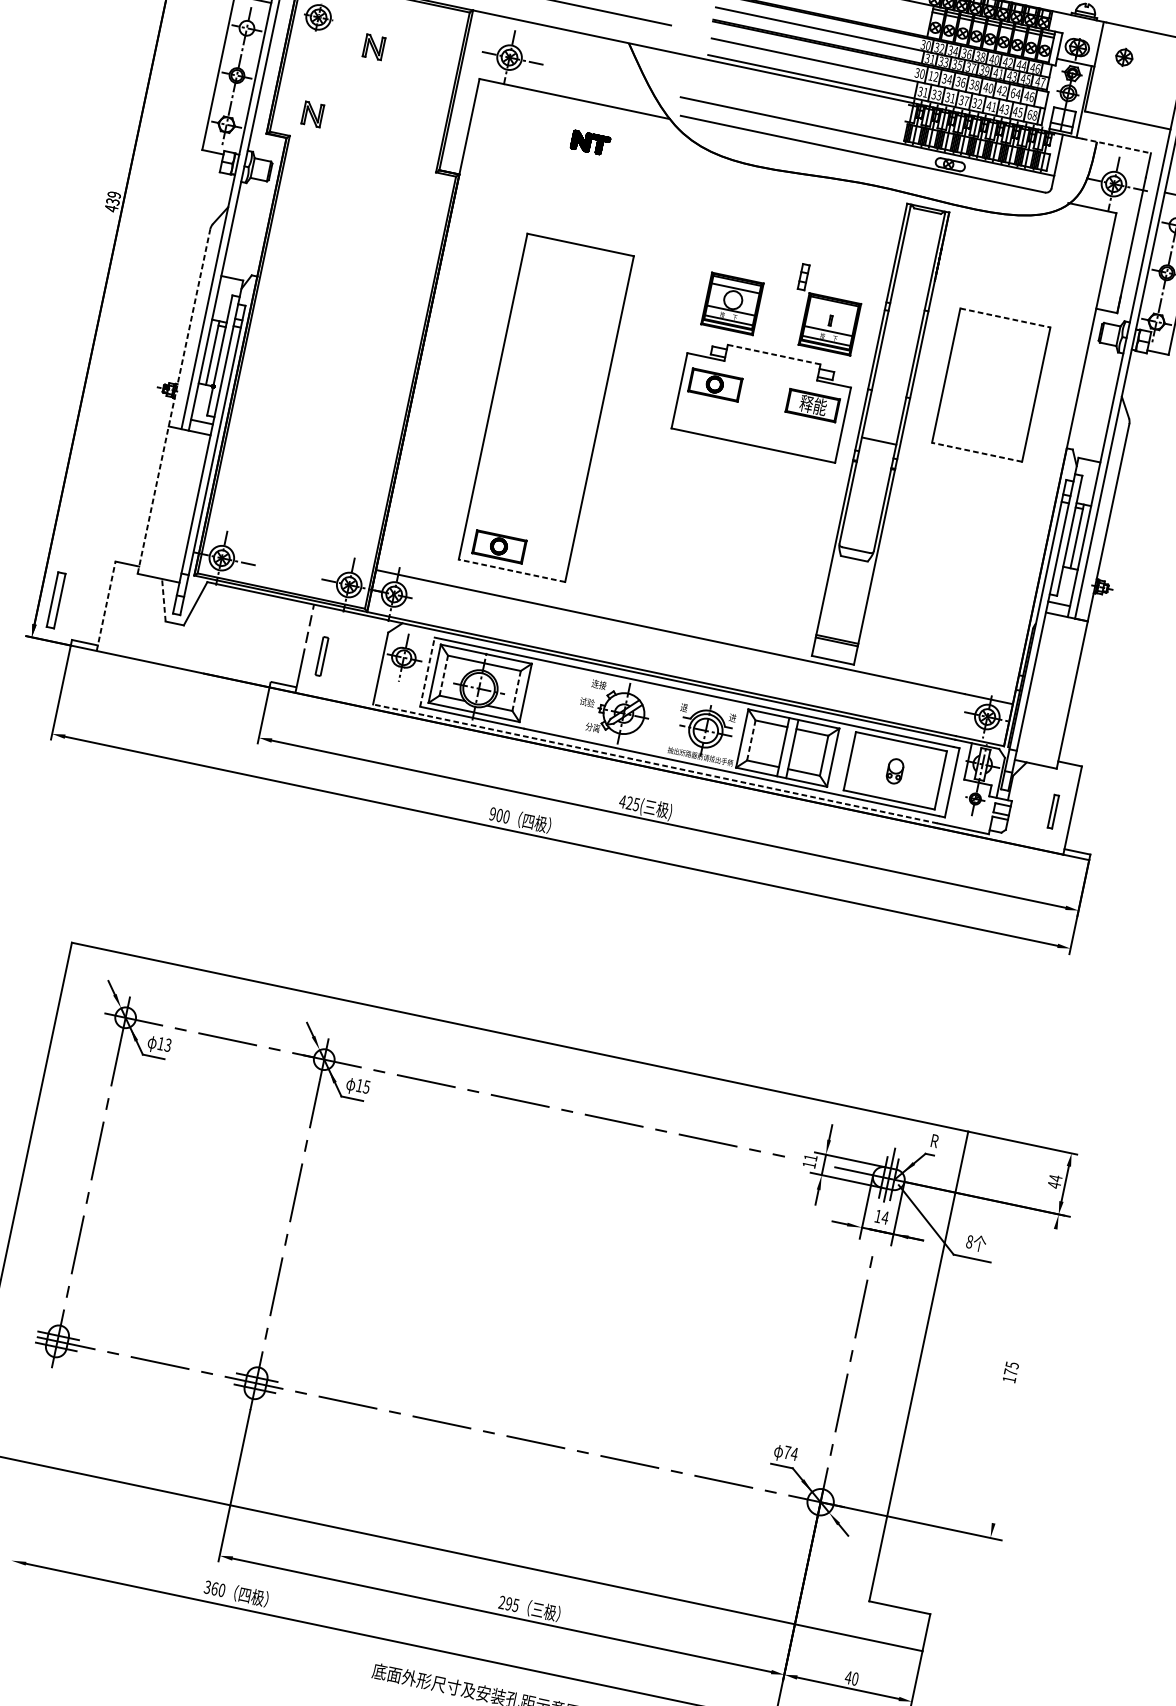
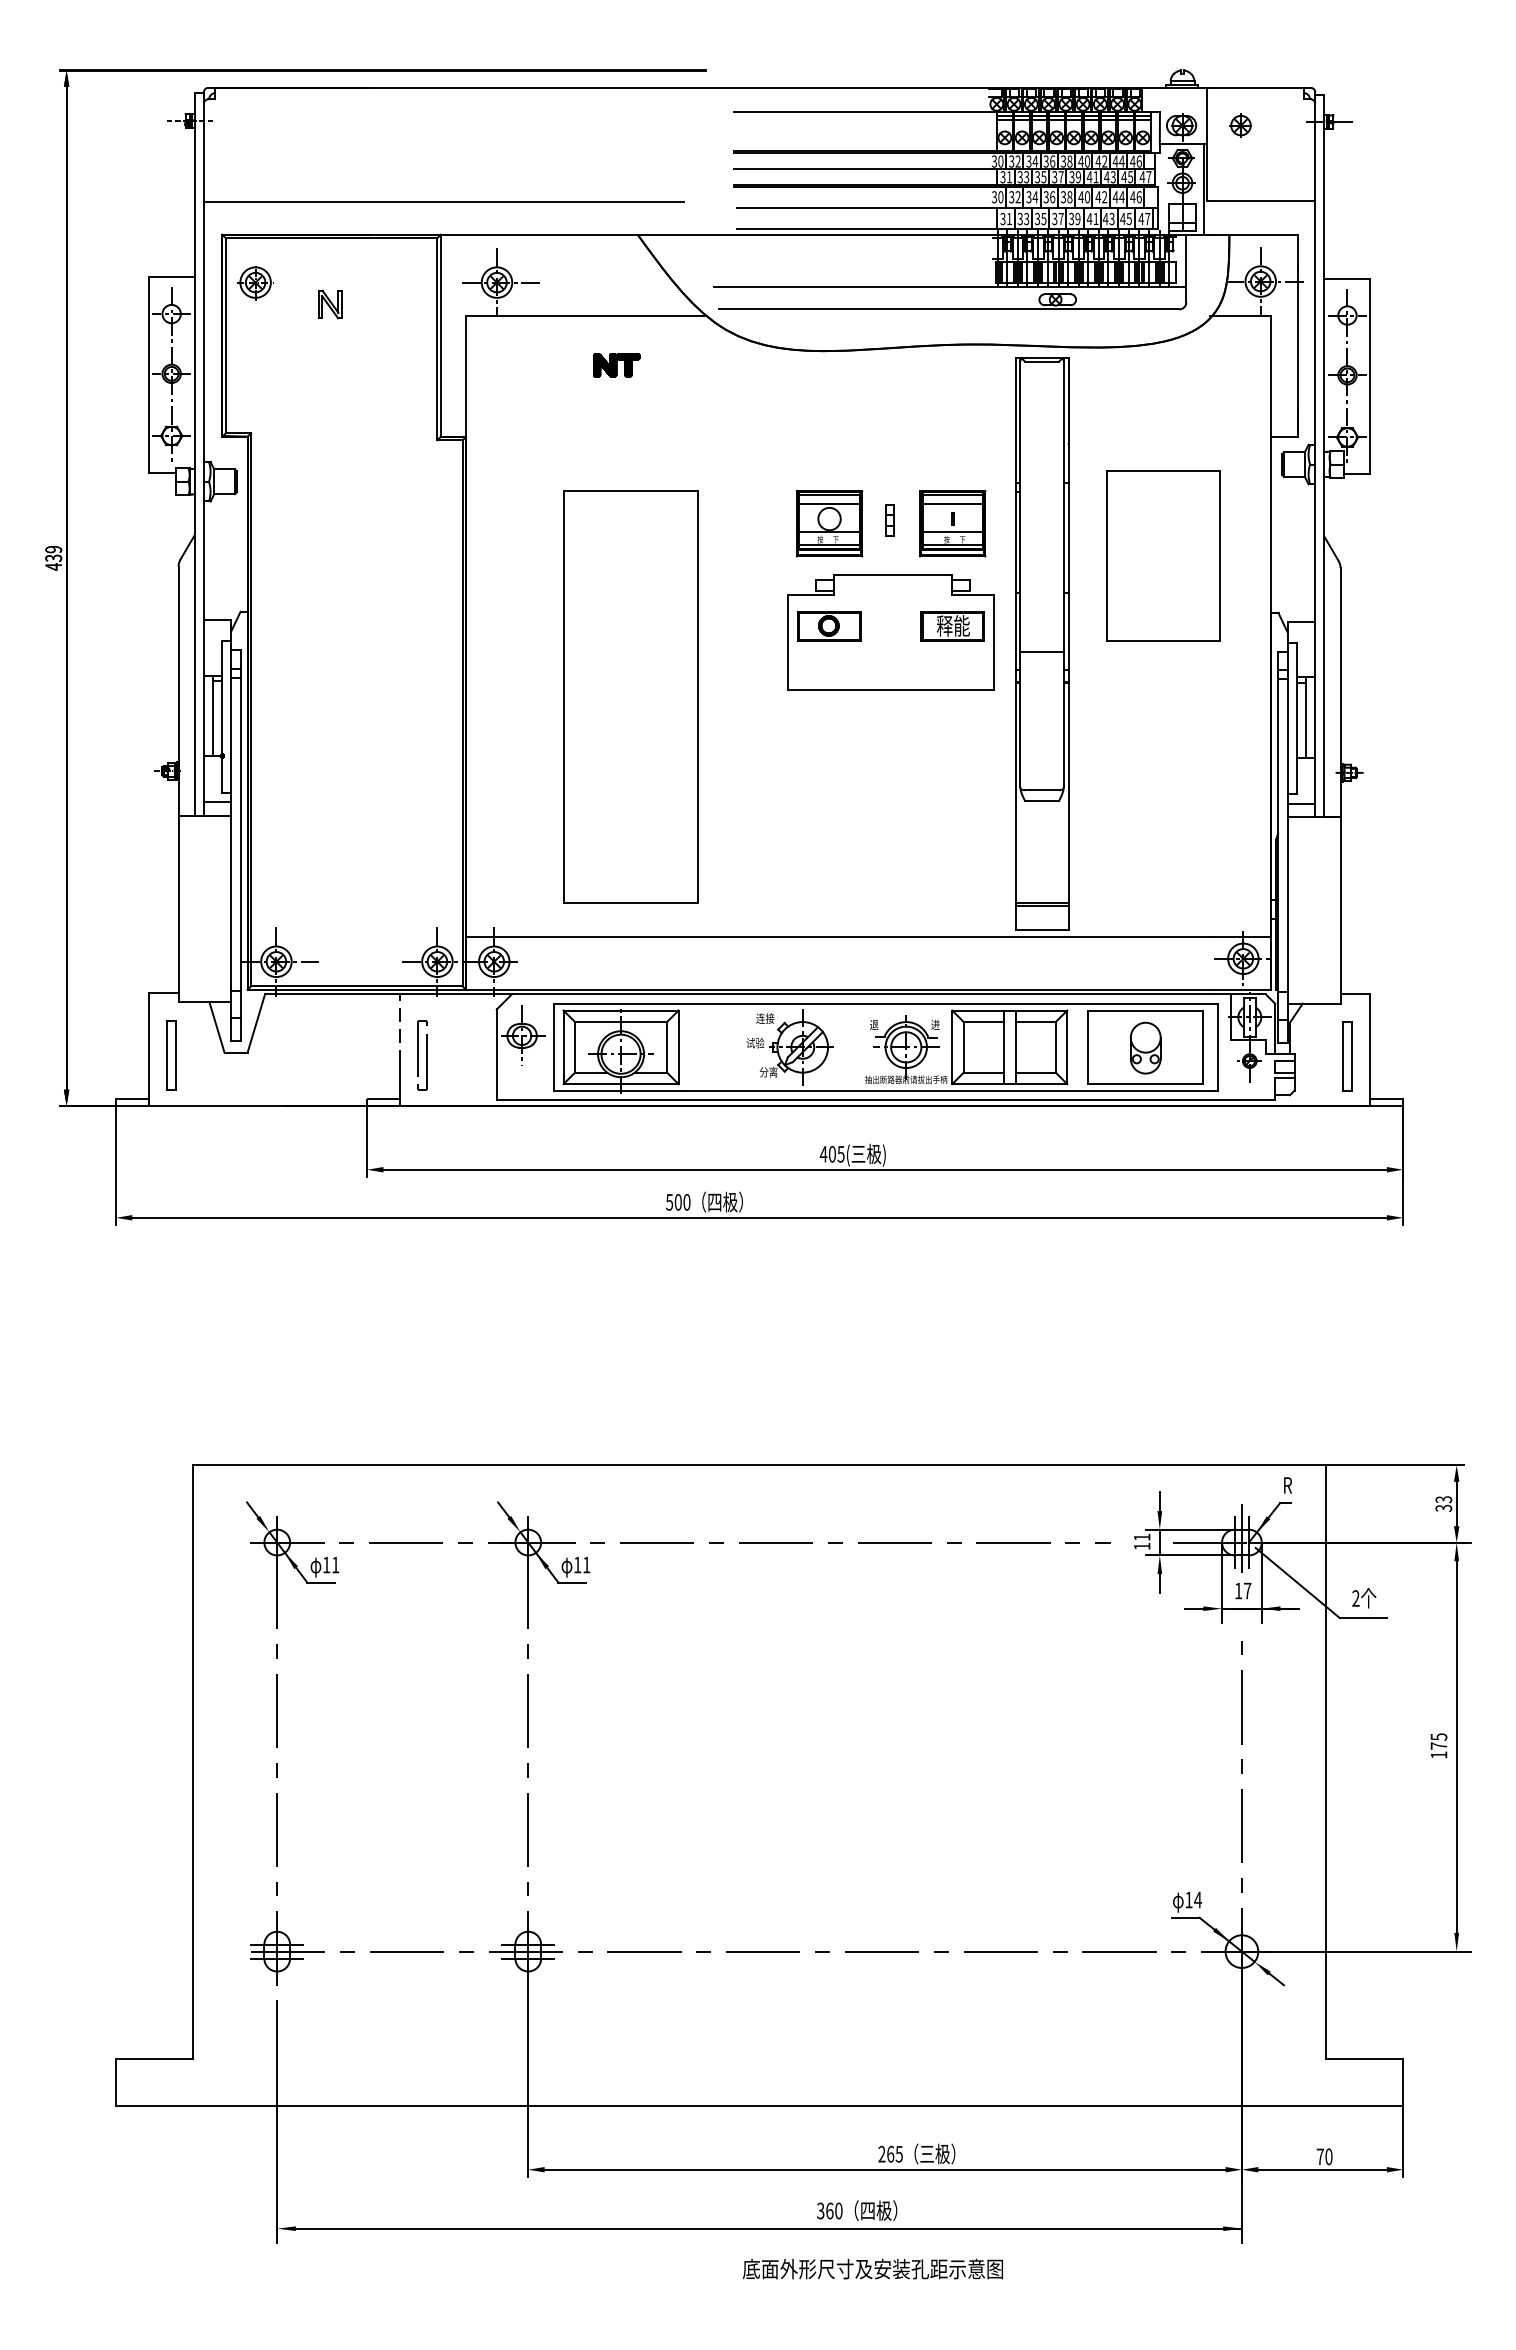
text: (930, 76) -> (1011, 197), 12 -> 32
text: (1013, 93) -> (1115, 197), 64 -> 44
text: (952, 98) -> (1043, 219), 31 -> 35
text: (979, 104) -> (1077, 219), 32 -> 39
part: (312, 114) -> (273, 401), removed
text: (1032, 114) -> (1144, 218), 68 -> 47
line: (1116, 145) -> (1253, 234), dashed -> solid
part: (803, 277) -> (889, 520), moved
line: (832, 309) -> (952, 504), added
line: (1005, 318) -> (1163, 471), dashed -> solid
line: (774, 354) -> (893, 574), dashed -> solid
line: (173, 401) -> (178, 784), dashed -> solid
line: (977, 452) -> (1163, 641), dashed -> solid
part: (499, 547) -> (609, 877), removed
line: (511, 571) -> (630, 903), dashed -> solid
part: (55, 600) -> (171, 1055), moved
line: (163, 600) -> (216, 1027), dashed -> solid
line: (106, 606) -> (148, 1049), dashed -> solid
part: (321, 656) -> (422, 1055), size x1.43
line: (427, 672) -> (554, 1047), dashed -> solid
line: (444, 675) -> (575, 1046), dashed -> solid
line: (516, 691) -> (667, 1047), dashed -> solid
line: (751, 739) -> (963, 1046), dashed -> solid
line: (655, 764) -> (853, 1100), dashed -> solid
part: (895, 770) -> (1145, 1047), size x1.67
text: (628, 803) -> (831, 1154), 425( -> 405(
part: (1053, 811) -> (1347, 1056), size x1.67
text: (492, 814) -> (669, 1202), 900 -> 500
text: (168, 1044) -> (335, 1564), 13 -> 11
text: (366, 1086) -> (586, 1564), 15 -> 11
text: (1054, 1181) -> (1443, 1503), 44 -> 33
text: (885, 1217) -> (1247, 1590), 14 -> 17
text: (969, 1241) -> (1355, 1598), 8 -> 2
line: (1024, 1375) -> (1456, 1746), added
text: (787, 1452) -> (1188, 1899), 74 -> 14
line: (29, 1475) -> (277, 2121), added
text: (236, 1593) -> (857, 2210), moved
text: (508, 1603) -> (890, 2153), 295 -> 265
text: (848, 1677) -> (1320, 2156), 40 -> 70

